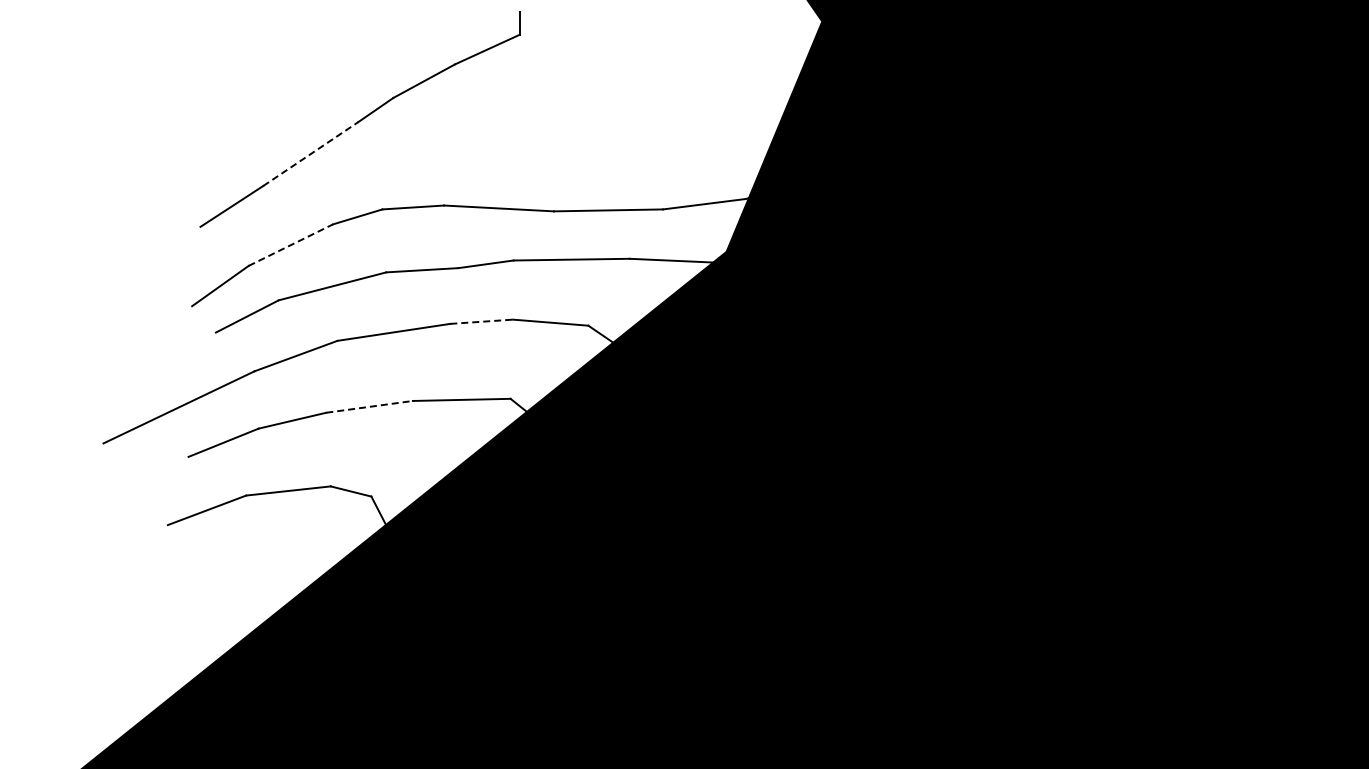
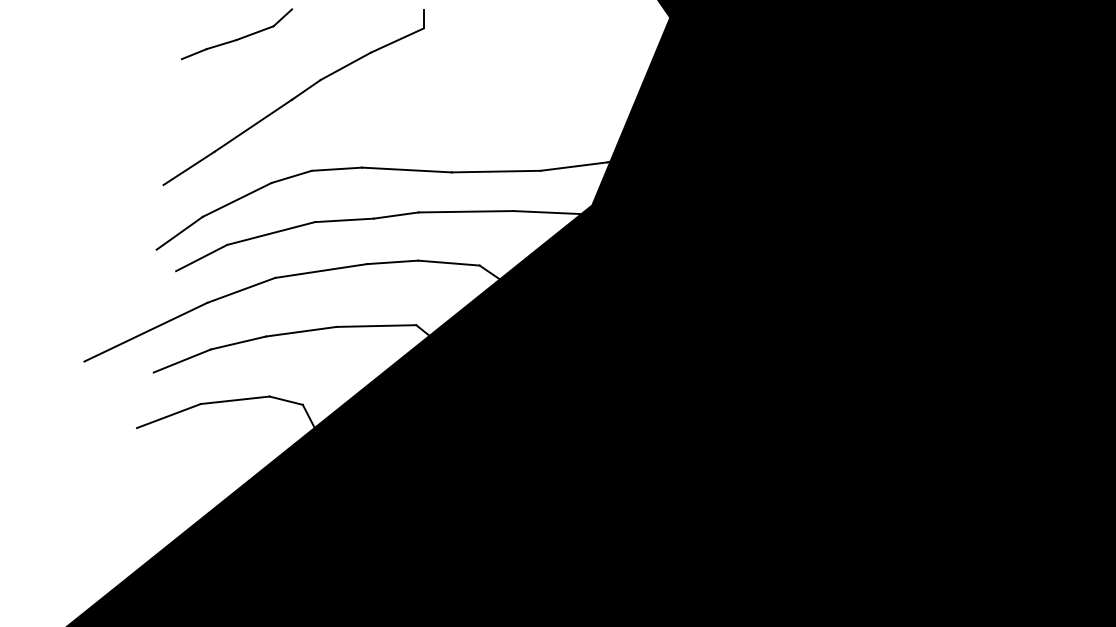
part: (290, 41) -> (236, 33), added
line: (311, 153) -> (254, 125), dashed -> solid
line: (291, 244) -> (237, 199), dashed -> solid
line: (482, 321) -> (393, 262), dashed -> solid
line: (369, 406) -> (301, 331), dashed -> solid

